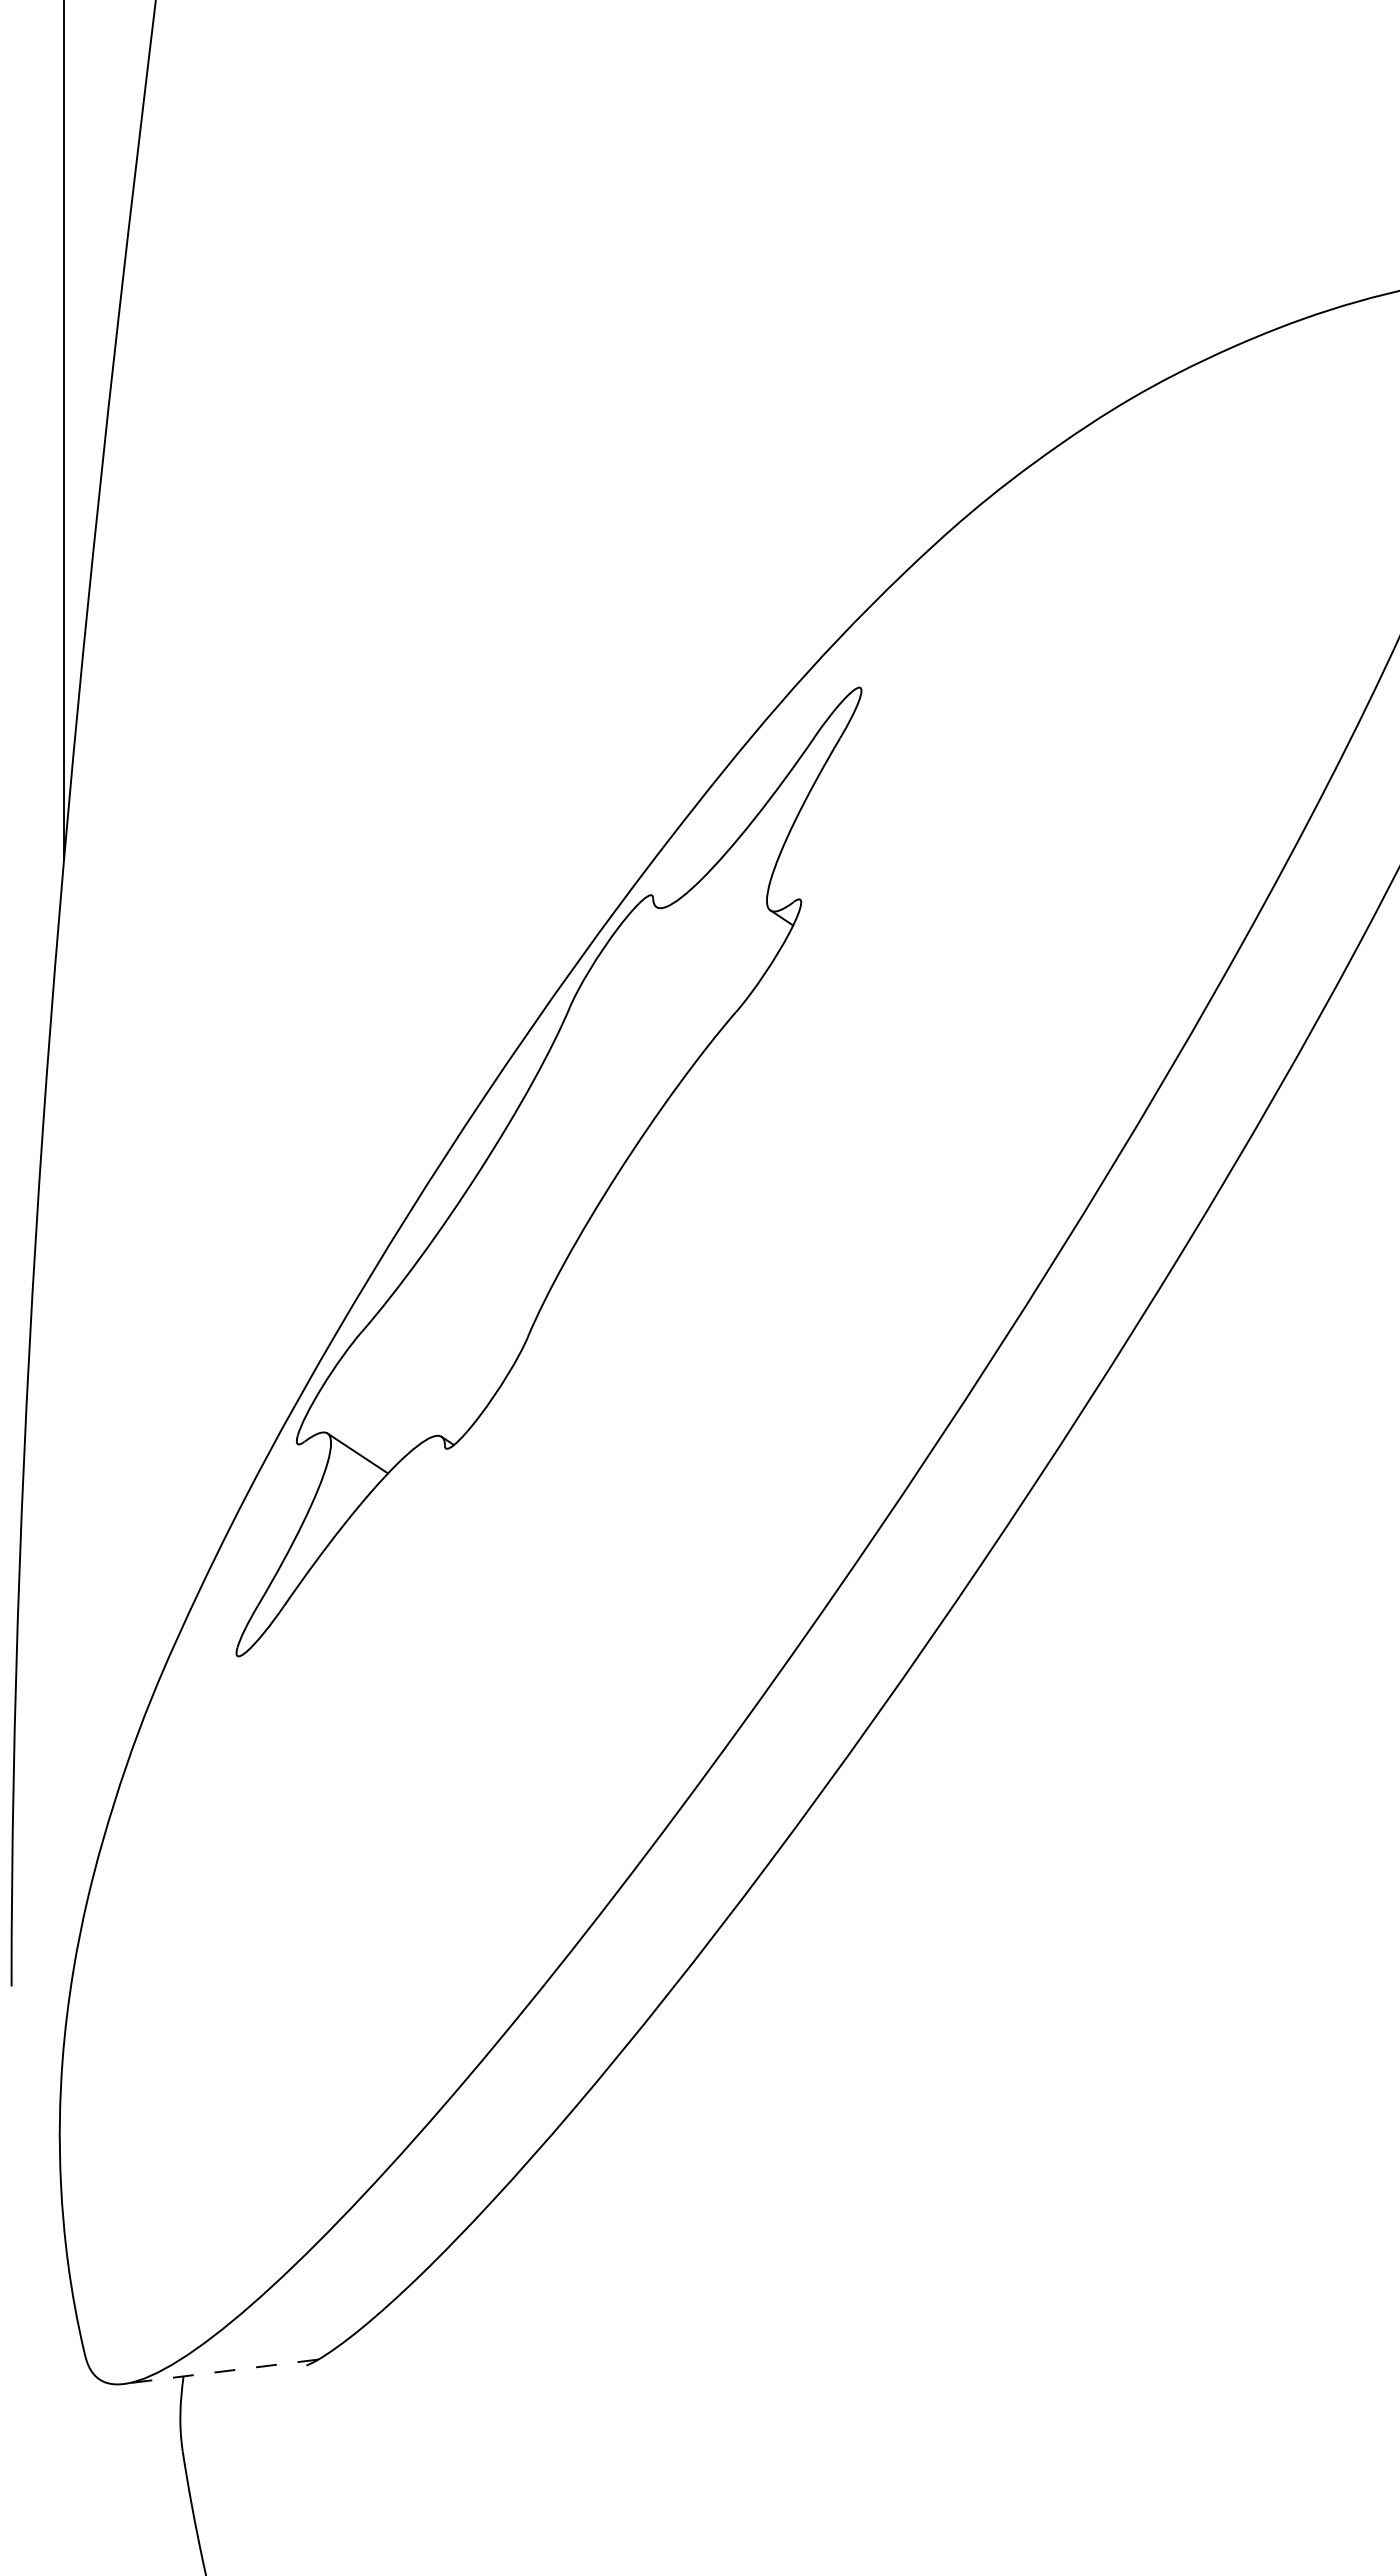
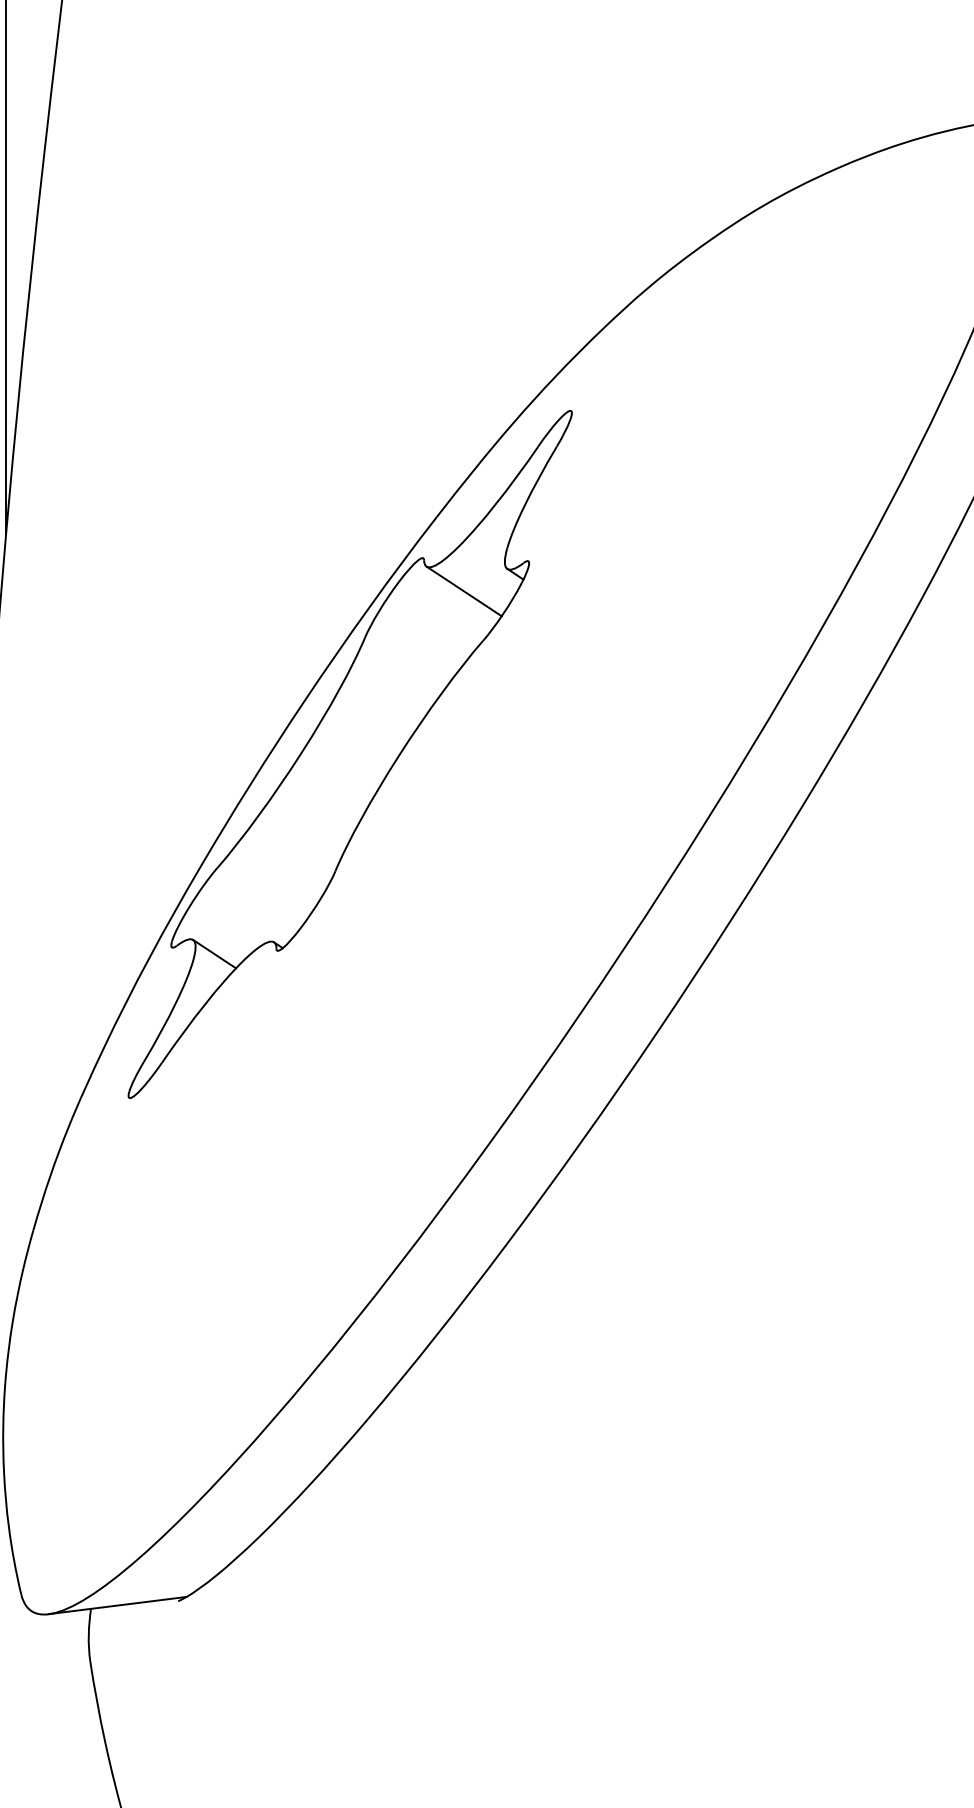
line: (709, 942) -> (464, 591), added
line: (221, 2371) -> (117, 1605), dashed -> solid

